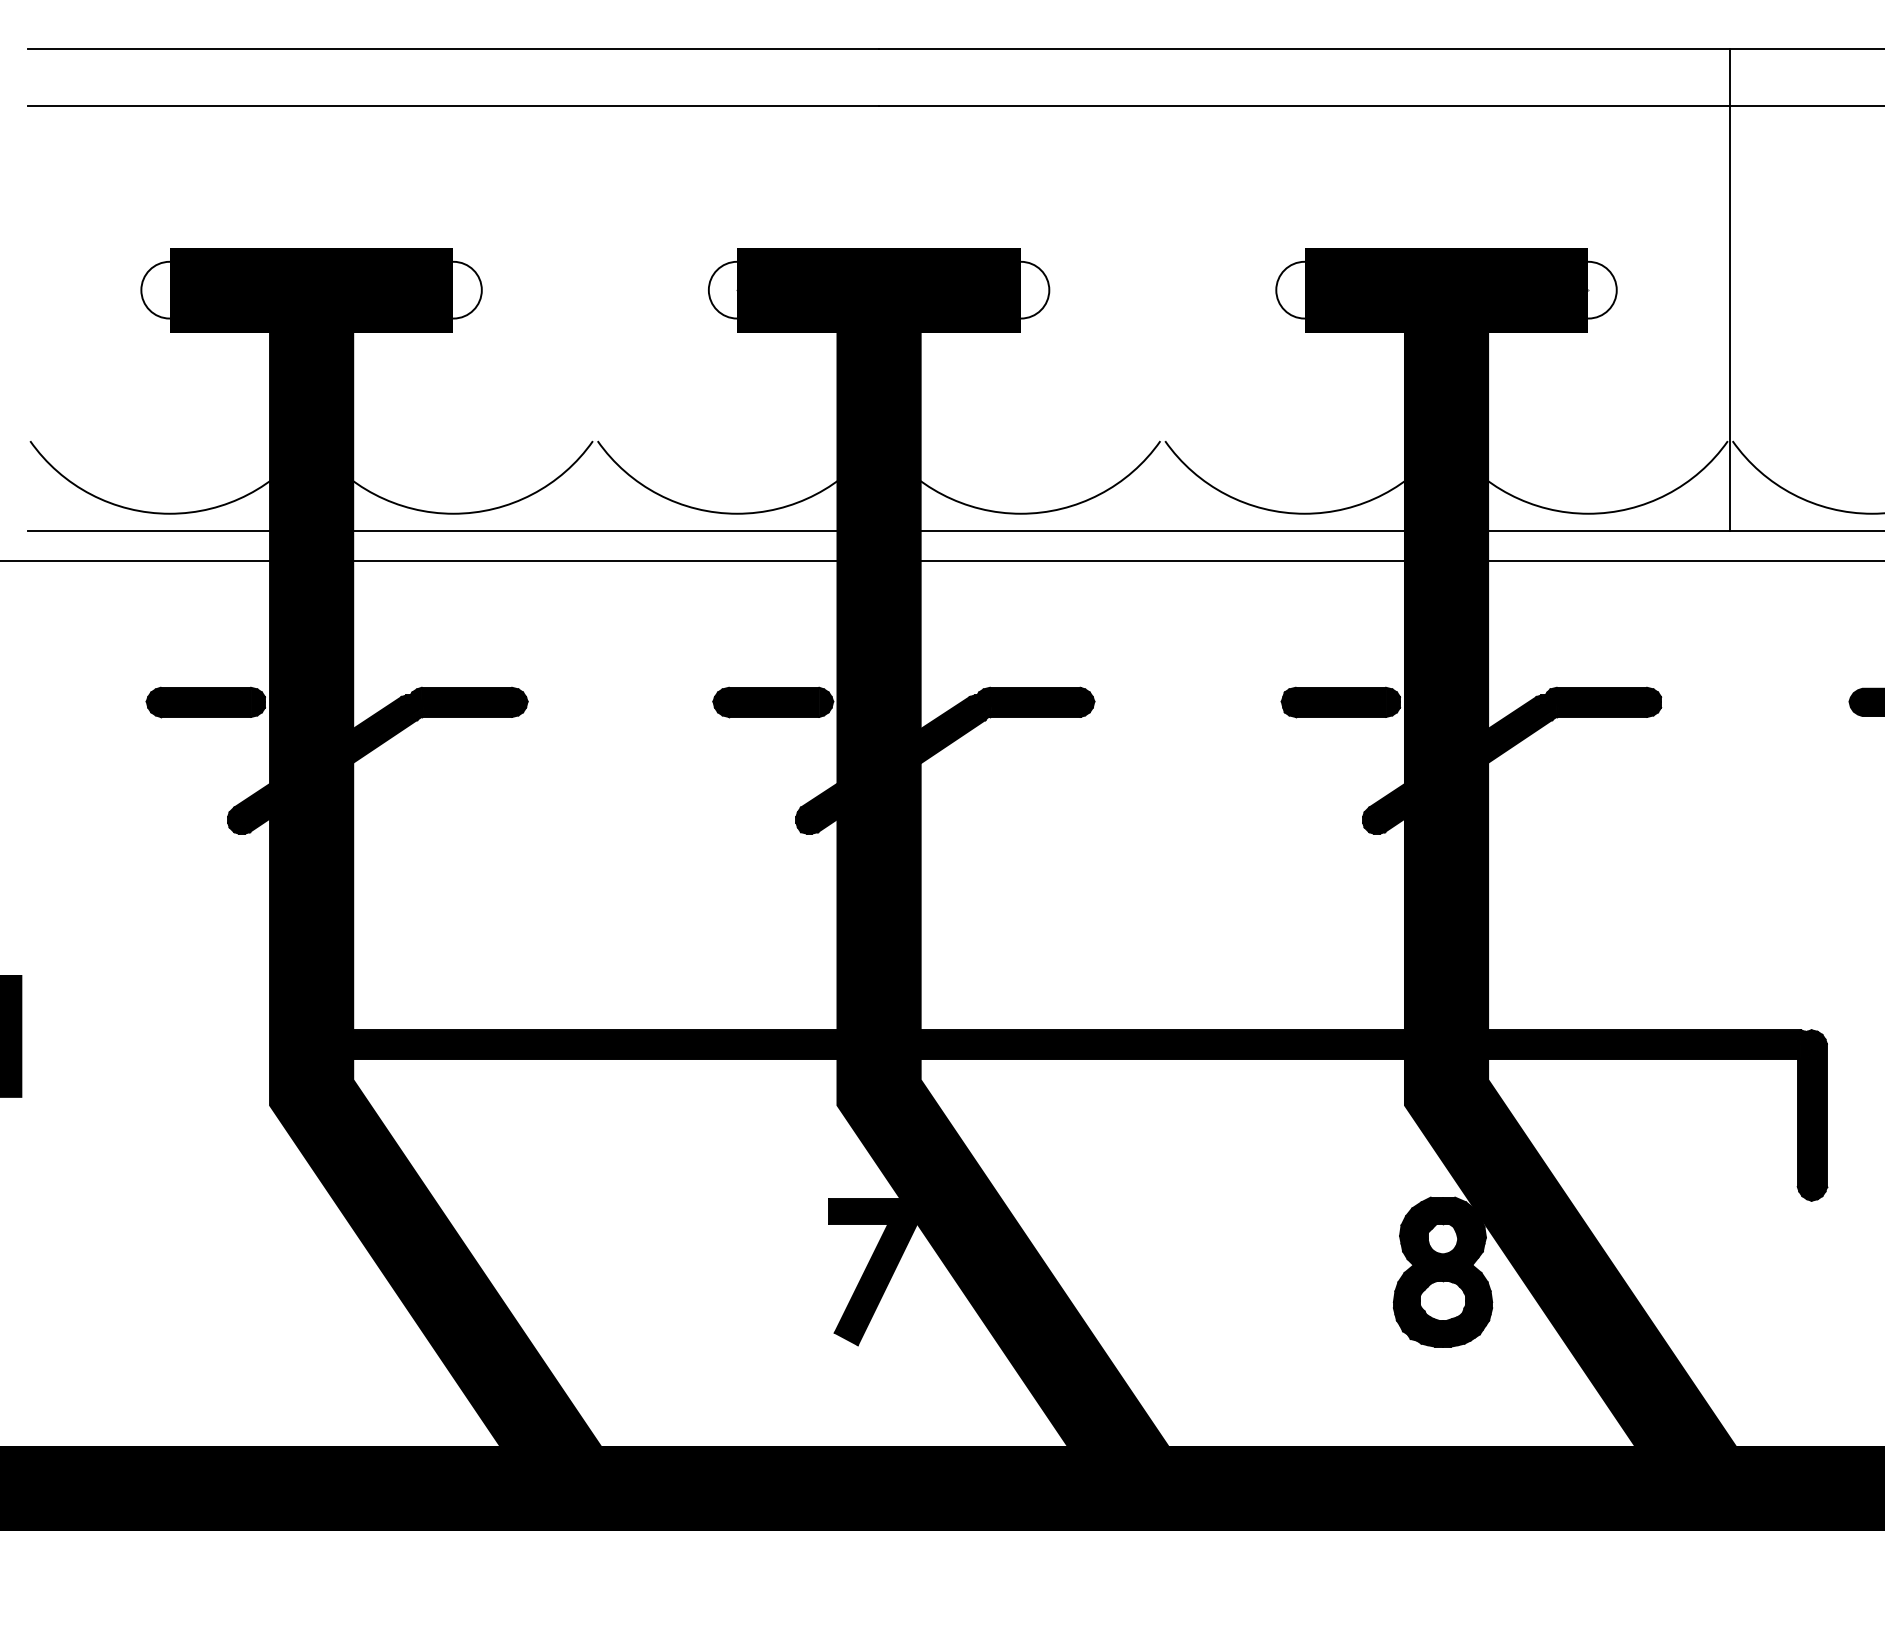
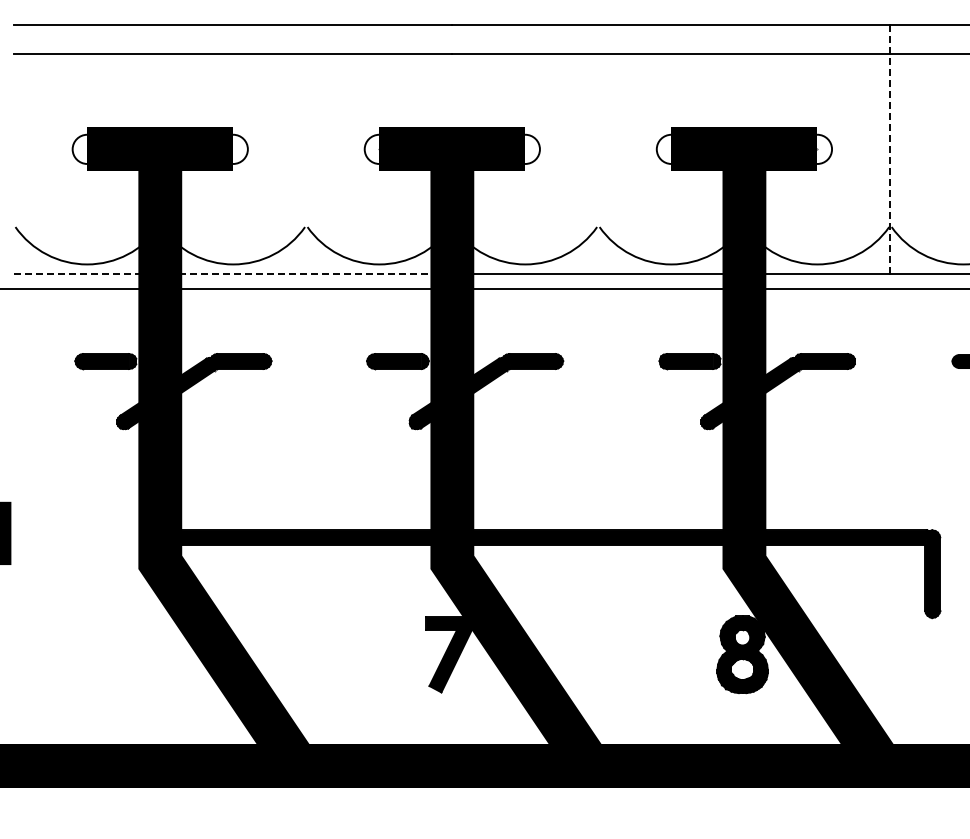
line: (1730, 290) -> (890, 149), solid -> dashed
line: (453, 531) -> (233, 273), solid -> dashed

